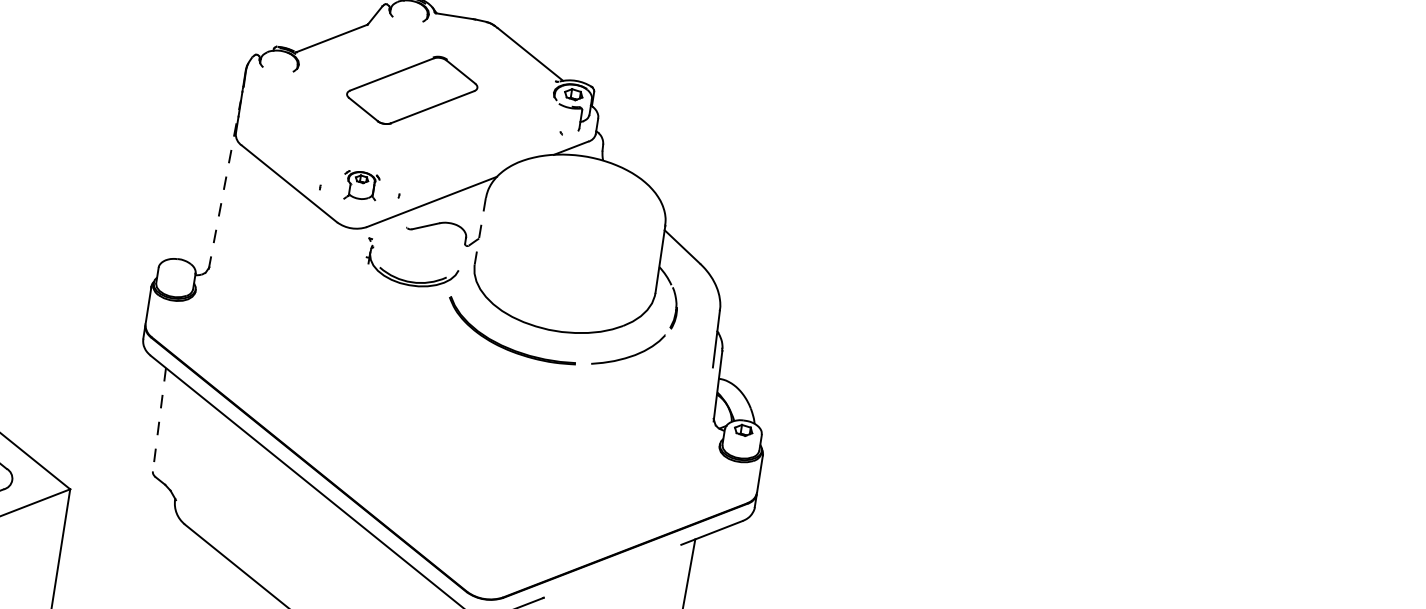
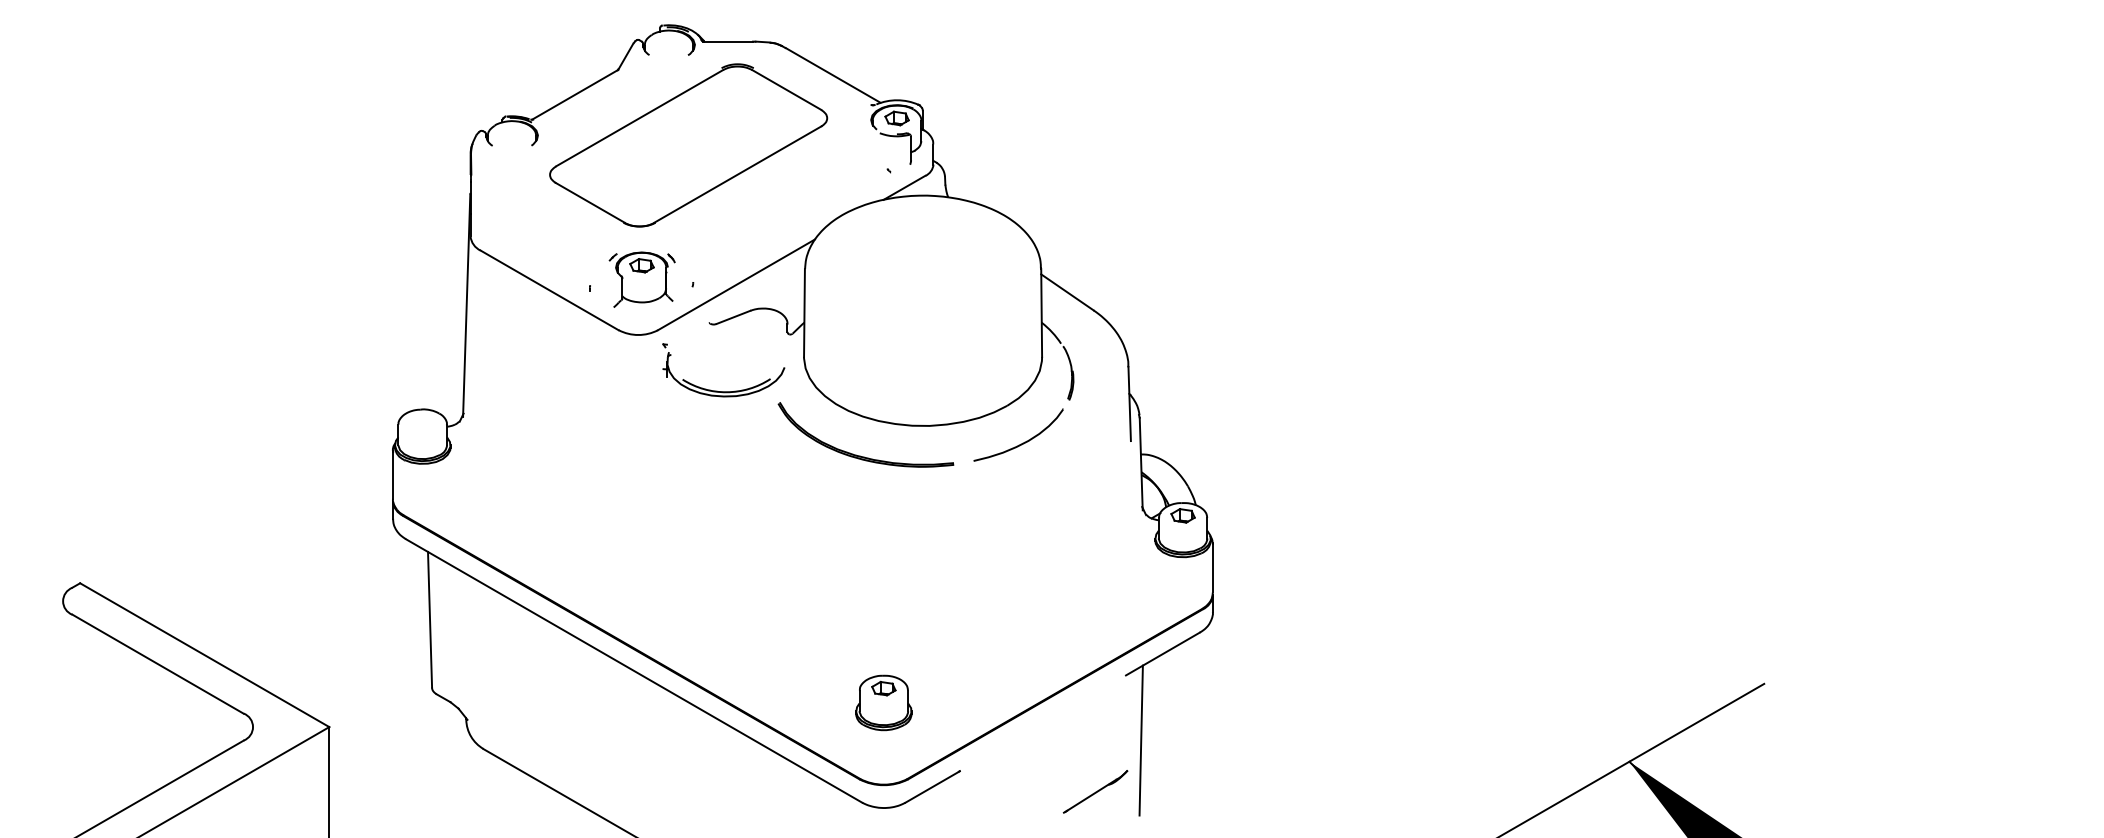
part: (412, 90) -> (688, 145), size x1.67
line: (224, 185) -> (466, 305), dashed -> solid
part: (360, 186) -> (641, 279), size x1.43
line: (480, 230) -> (804, 312), dashed -> solid
line: (159, 419) -> (430, 619), dashed -> solid
part: (493, 536) -> (883, 702), added

